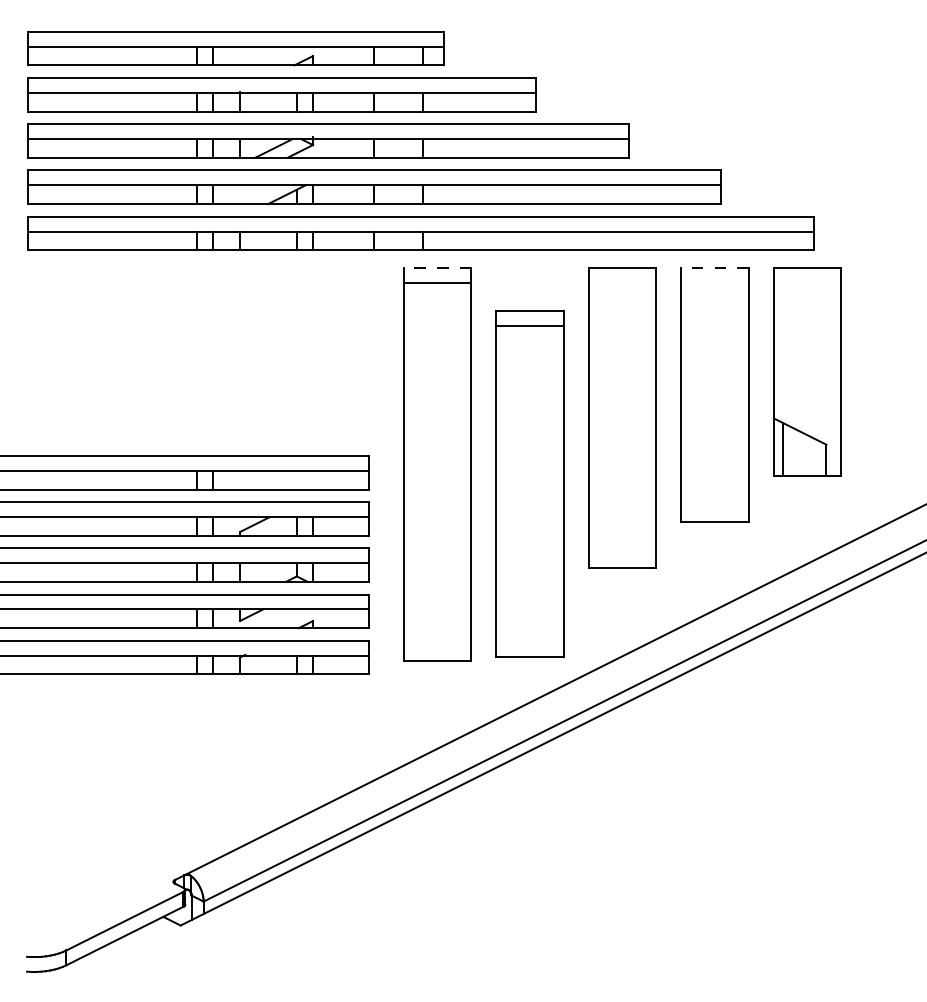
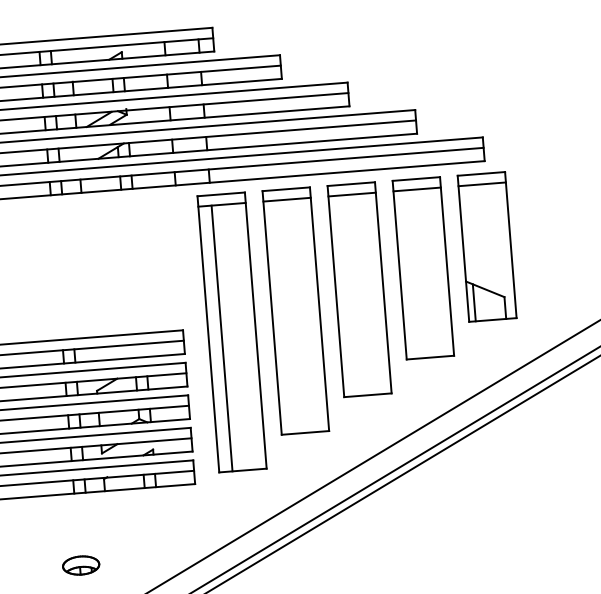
line: (437, 268) -> (221, 194), dashed -> solid
line: (715, 268) -> (416, 179), dashed -> solid
line: (622, 282) -> (352, 194), added
line: (714, 282) -> (416, 189), added
line: (807, 282) -> (482, 184), added
line: (422, 471) -> (221, 338), added
part: (529, 483) -> (295, 310), moved
part: (198, 776) -> (81, 565), added

